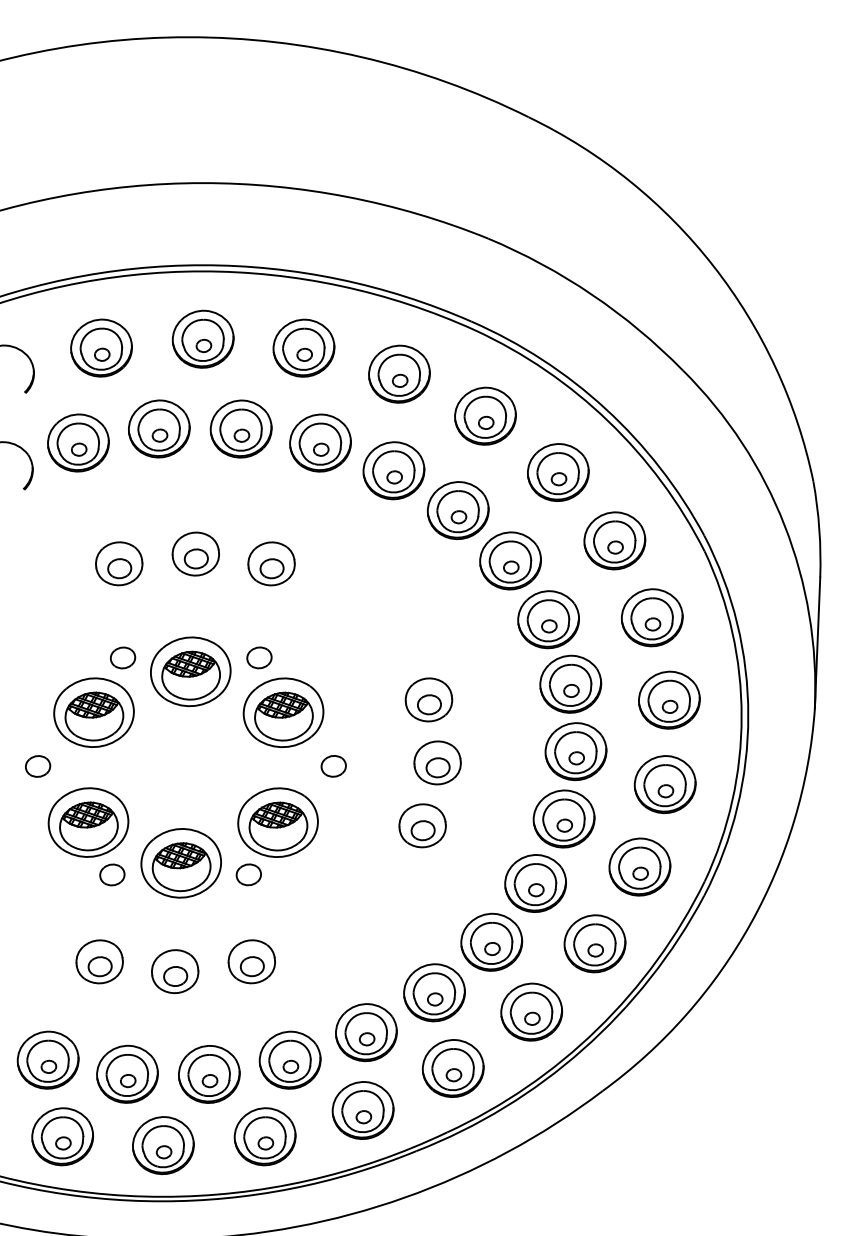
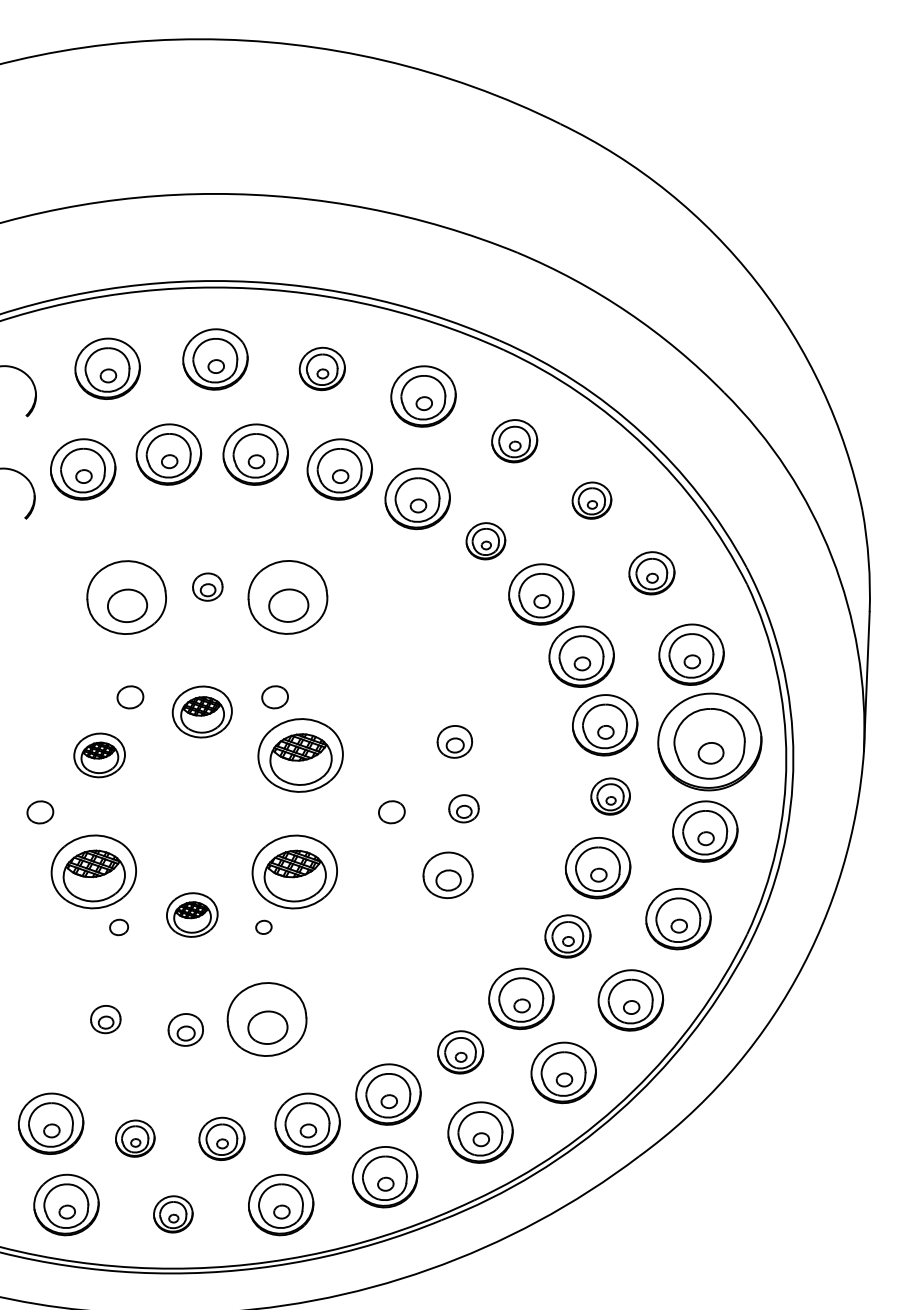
part: (304, 347) -> (322, 368), size x0.7
part: (485, 416) -> (514, 441), size x0.7
part: (557, 472) -> (591, 500), size x0.6
part: (457, 510) -> (485, 541), size x0.6
part: (614, 541) -> (651, 573), size x0.7
part: (195, 553) -> (207, 586), size x0.6
part: (118, 563) -> (125, 597), size x1.6
part: (271, 563) -> (287, 597), size x1.6
part: (190, 671) -> (202, 711), size x0.7
part: (428, 699) -> (454, 741), size x0.7
part: (669, 700) -> (709, 742), size x1.6
part: (93, 712) -> (99, 755), size x0.6
part: (575, 751) -> (610, 796), size x0.6
part: (437, 762) -> (463, 808), size x0.6
part: (333, 766) -> (391, 812), moved
part: (181, 862) -> (192, 914), size x0.6
part: (111, 875) -> (118, 927), size x0.7
part: (248, 875) -> (263, 927), size x0.6
part: (535, 883) -> (567, 936), size x0.7
part: (99, 961) -> (105, 1019), size x0.6
part: (251, 961) -> (266, 1019), size x1.6
part: (174, 971) -> (185, 1029), size x0.7
part: (434, 992) -> (460, 1052), size x0.7
part: (127, 1074) -> (135, 1138), size x0.6
part: (208, 1074) -> (221, 1138), size x0.7
part: (163, 1145) -> (173, 1214), size x0.6

